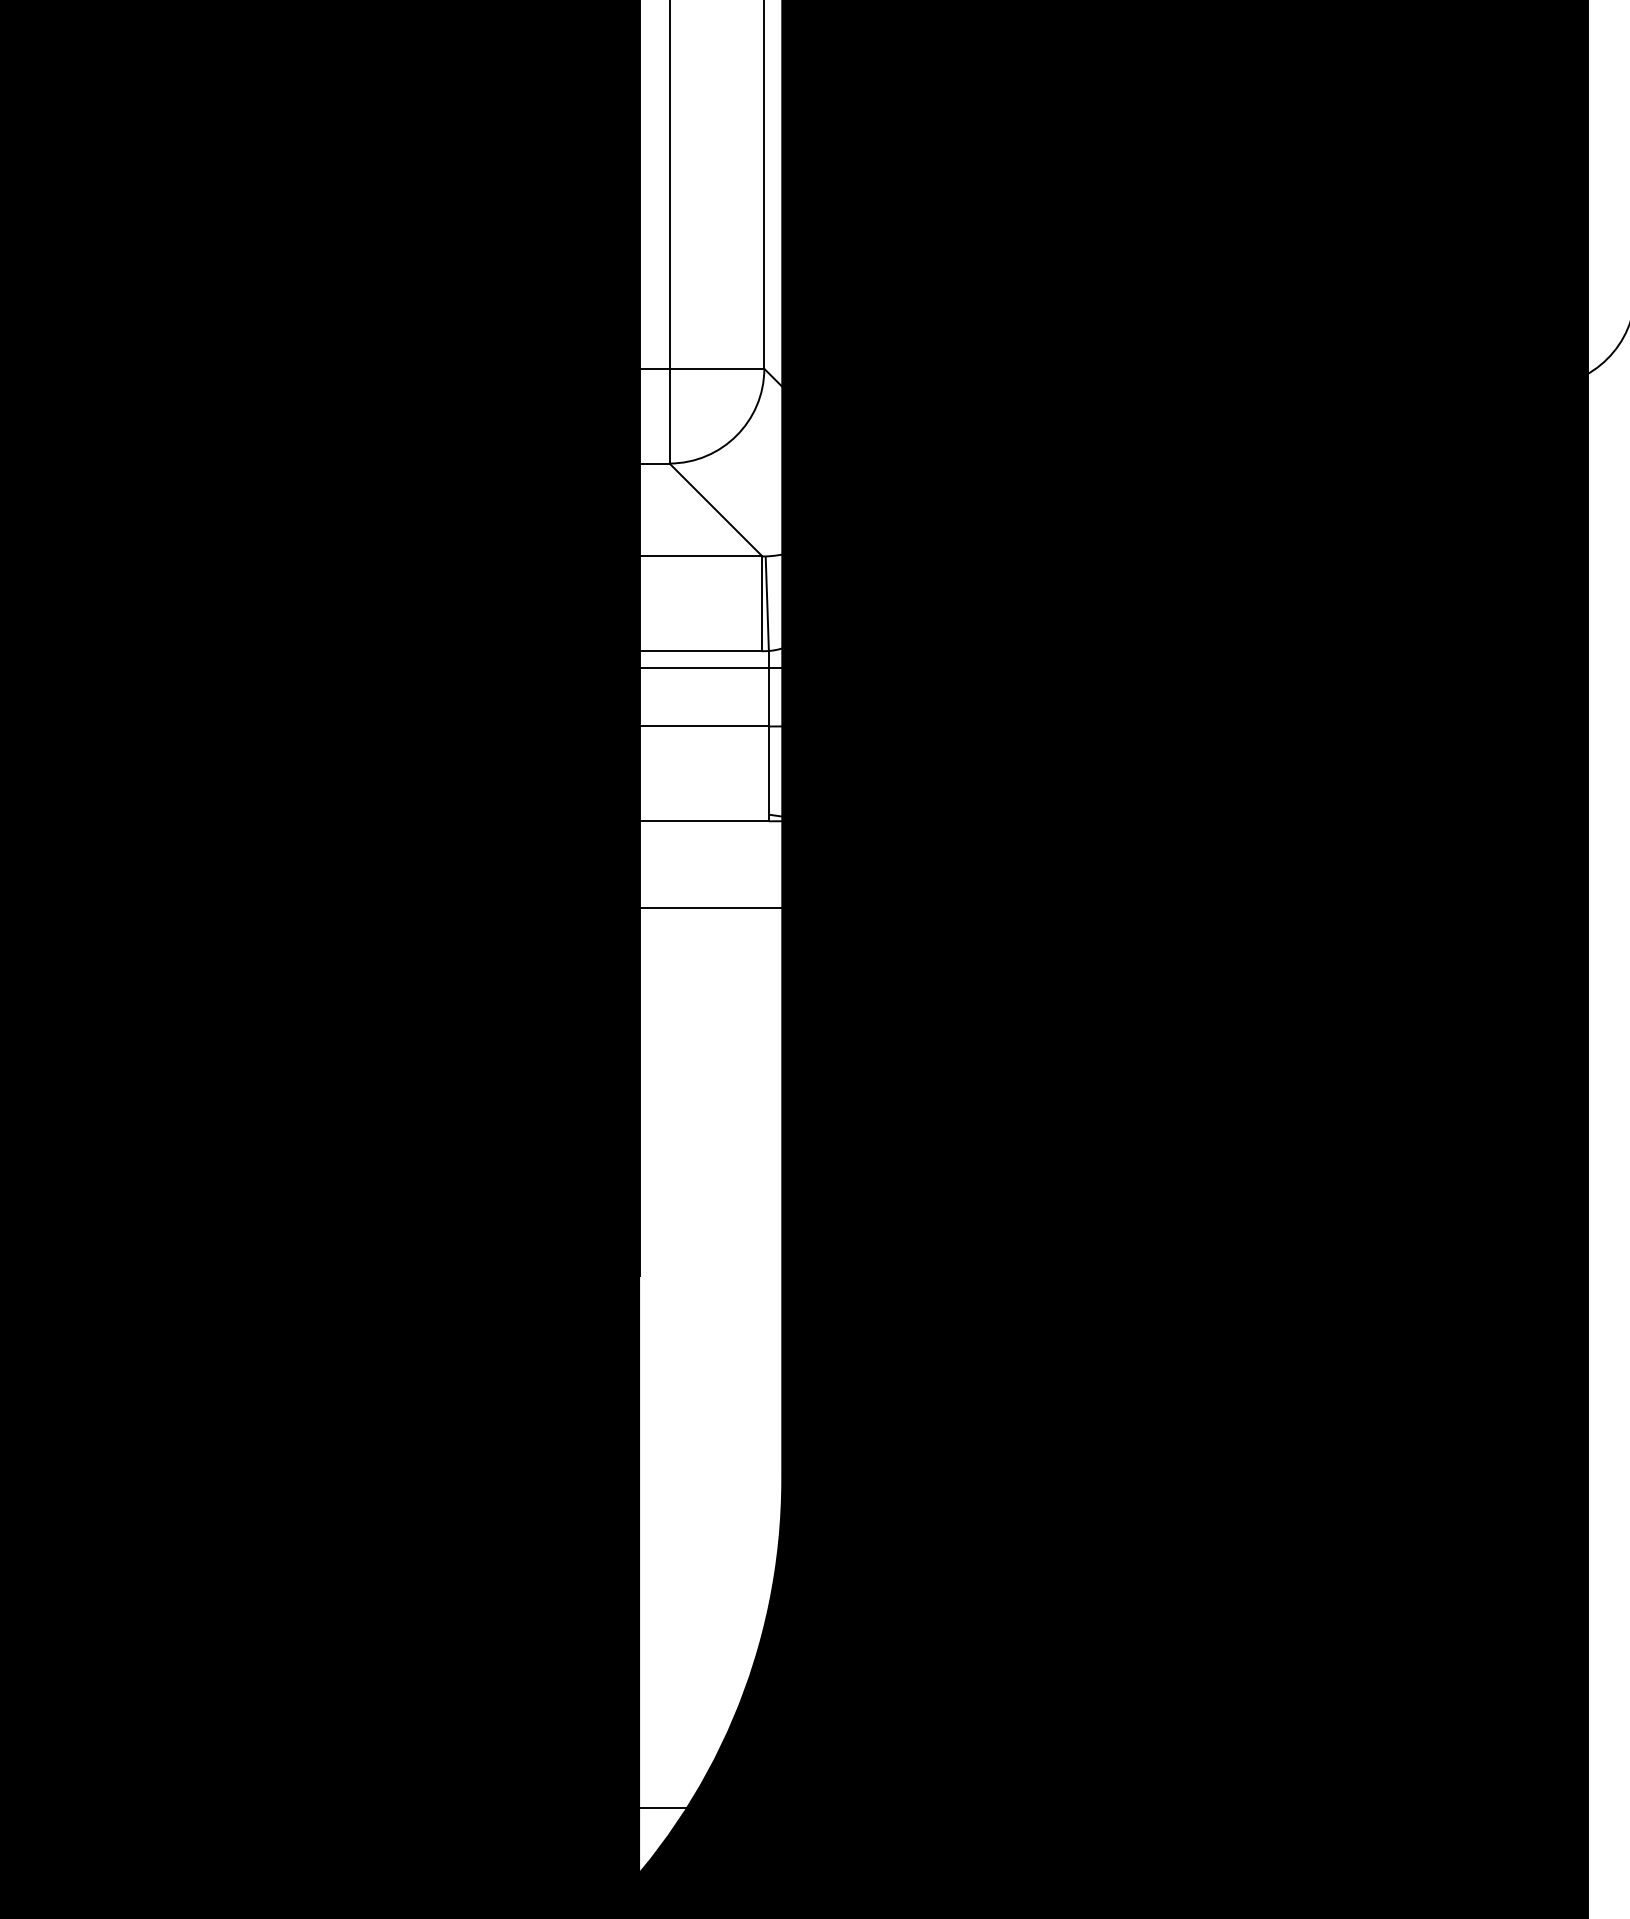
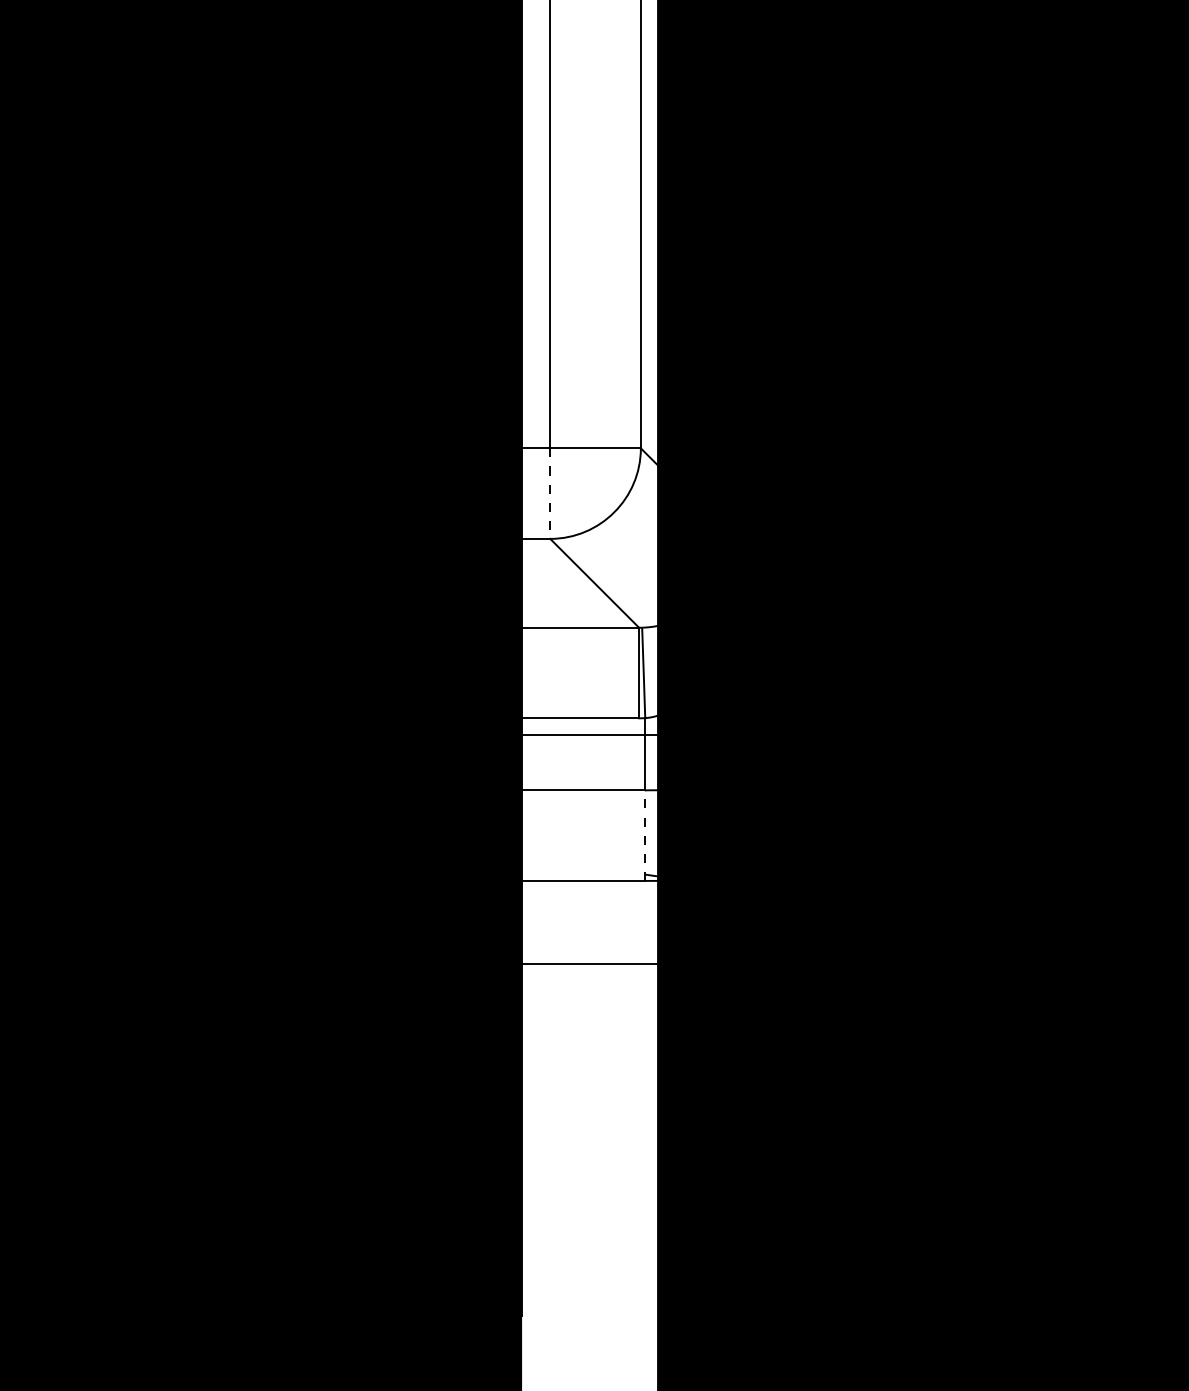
line: (669, 416) -> (550, 493), solid -> dashed
line: (768, 773) -> (644, 835), solid -> dashed

